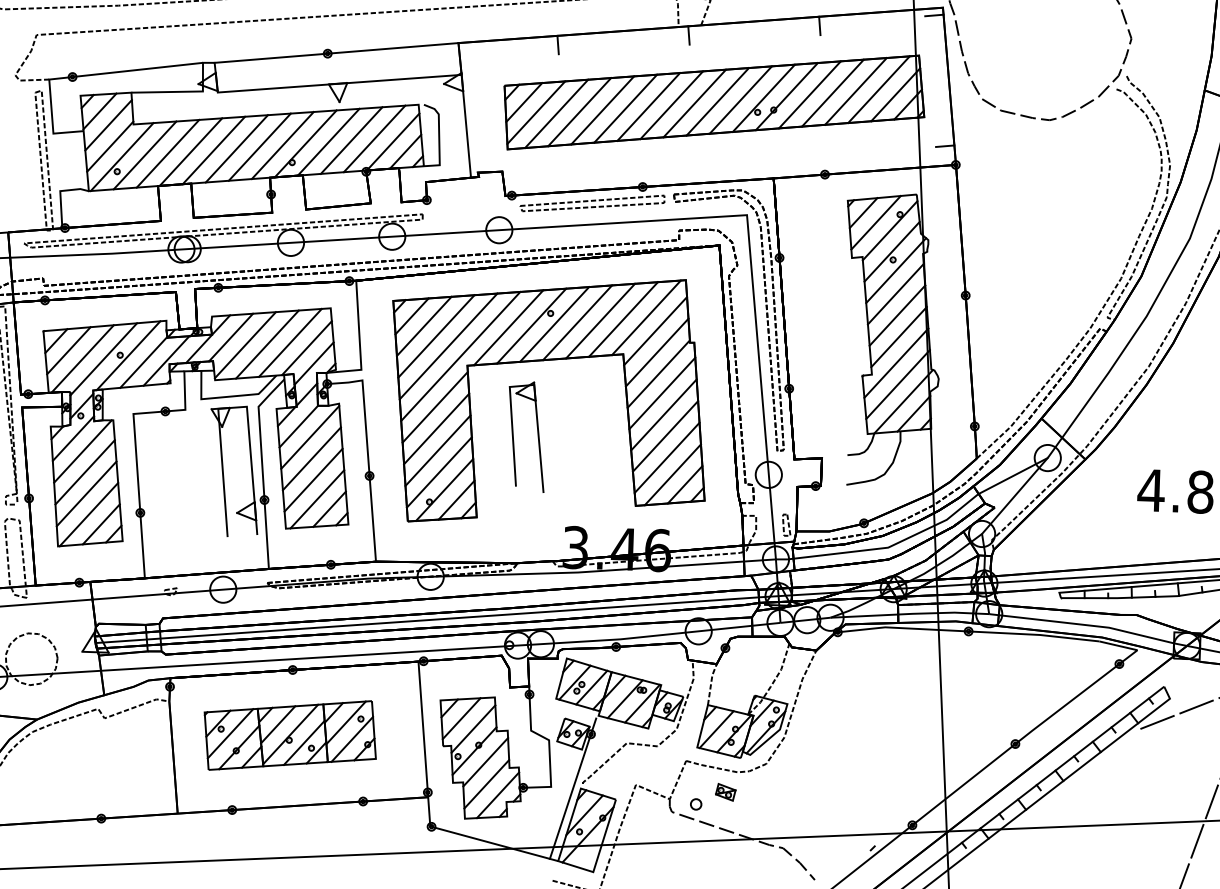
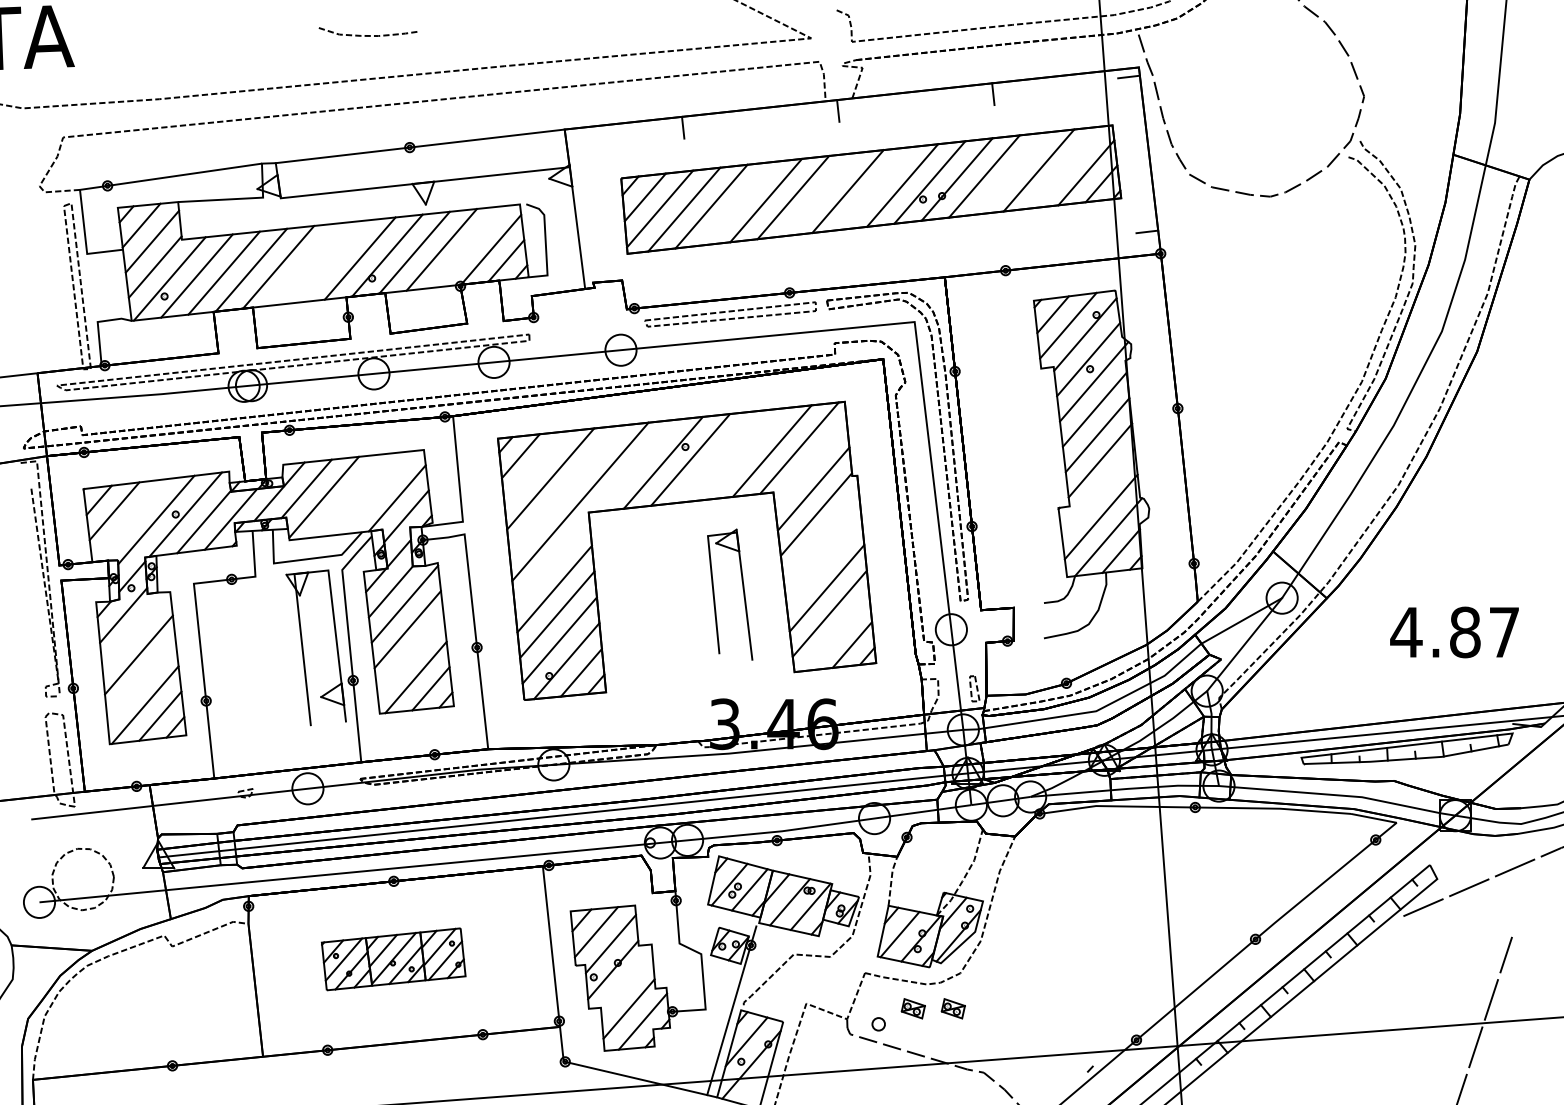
line: (879, 89) -> (1066, 167), removed
line: (832, 93) -> (1011, 173), removed
line: (717, 101) -> (874, 188), removed
line: (671, 105) -> (820, 194), removed
line: (602, 110) -> (738, 203), removed
line: (374, 138) -> (468, 246), removed
line: (259, 147) -> (332, 261), removed
line: (236, 148) -> (305, 264), removed
line: (600, 320) -> (744, 453), removed
line: (577, 322) -> (717, 456), removed
line: (424, 326) -> (535, 467), removed
line: (508, 327) -> (635, 465), removed
line: (655, 331) -> (810, 463), removed
line: (290, 342) -> (377, 492), removed
line: (267, 344) -> (350, 495), removed
line: (448, 346) -> (565, 490), removed
line: (82, 358) -> (130, 520), removed
line: (895, 362) -> (1097, 491), removed
line: (662, 393) -> (821, 537), removed
line: (434, 407) -> (551, 563), removed
line: (663, 414) -> (823, 562), removed
part: (537, 432) -> (742, 589), moved
line: (82, 451) -> (135, 630), removed
line: (672, 474) -> (837, 633), removed
line: (313, 479) -> (410, 654), removed
line: (86, 493) -> (141, 680), removed
part: (290, 735) -> (393, 959), size x0.7
line: (485, 761) -> (626, 982), removed
part: (758, 793) -> (952, 1008), added

